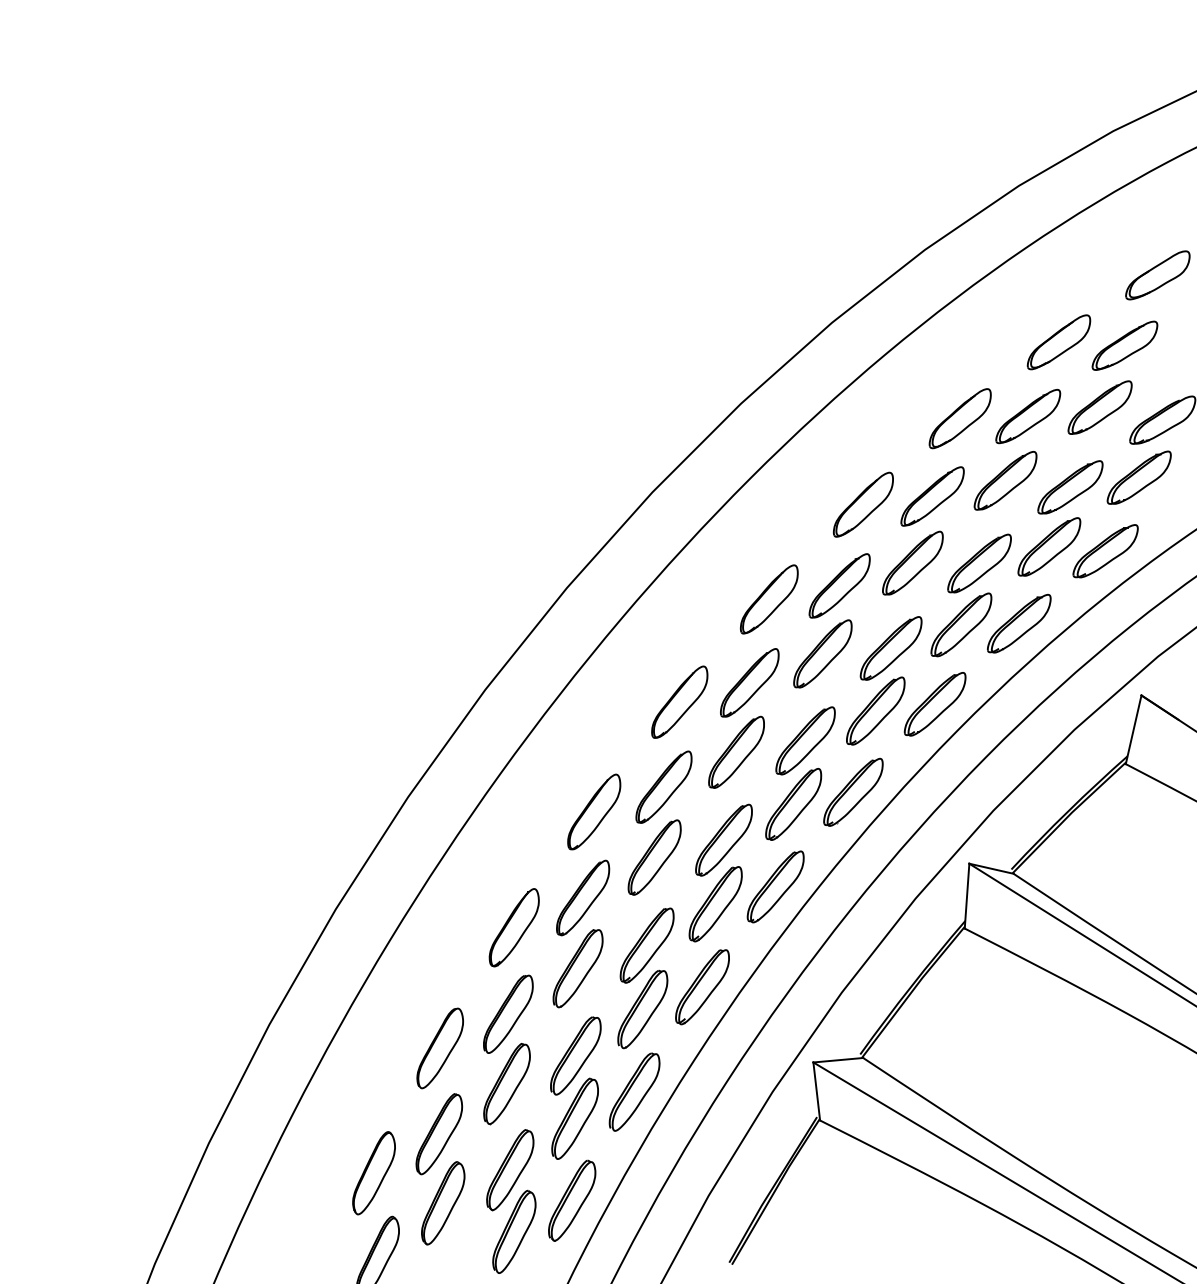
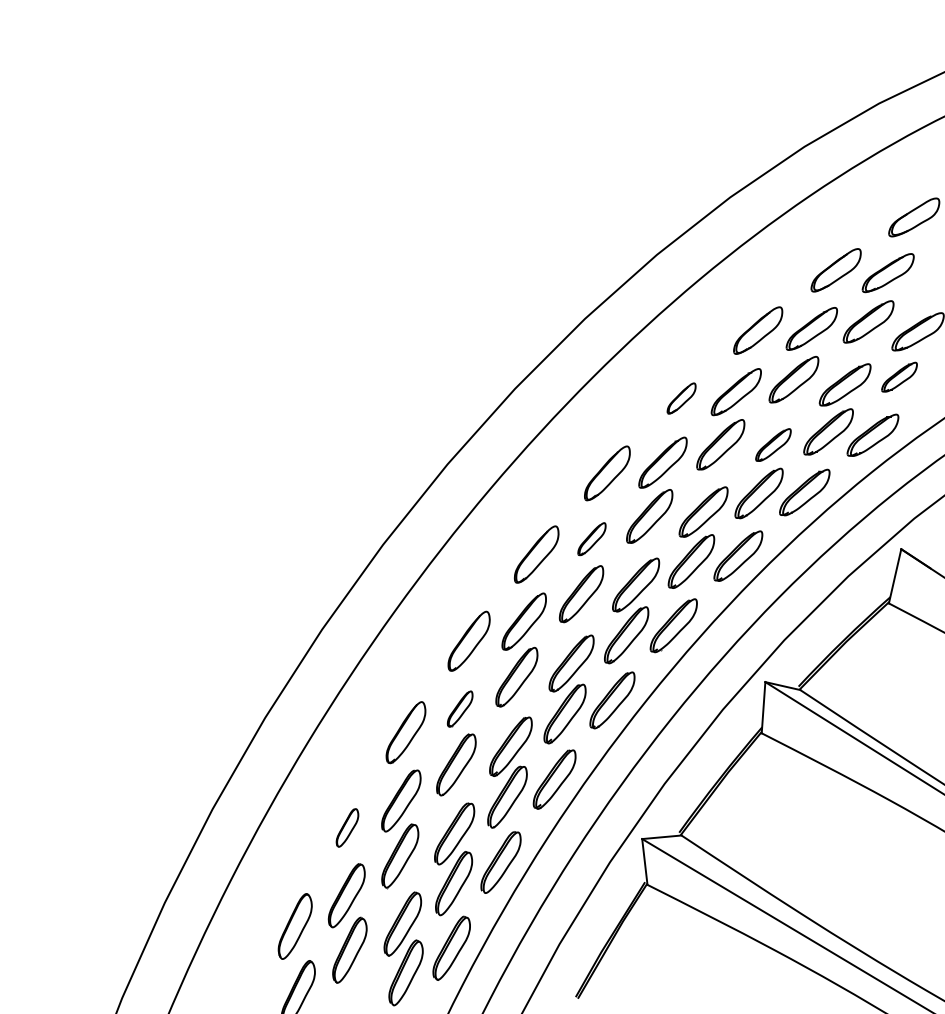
part: (1139, 476) -> (899, 376), size x0.7
part: (863, 504) -> (681, 398), size x0.6
part: (979, 562) -> (773, 444), size x0.7
part: (749, 681) -> (591, 538), size x0.6
part: (582, 897) -> (459, 708), size x0.6
part: (440, 1047) -> (347, 827), size x0.6

